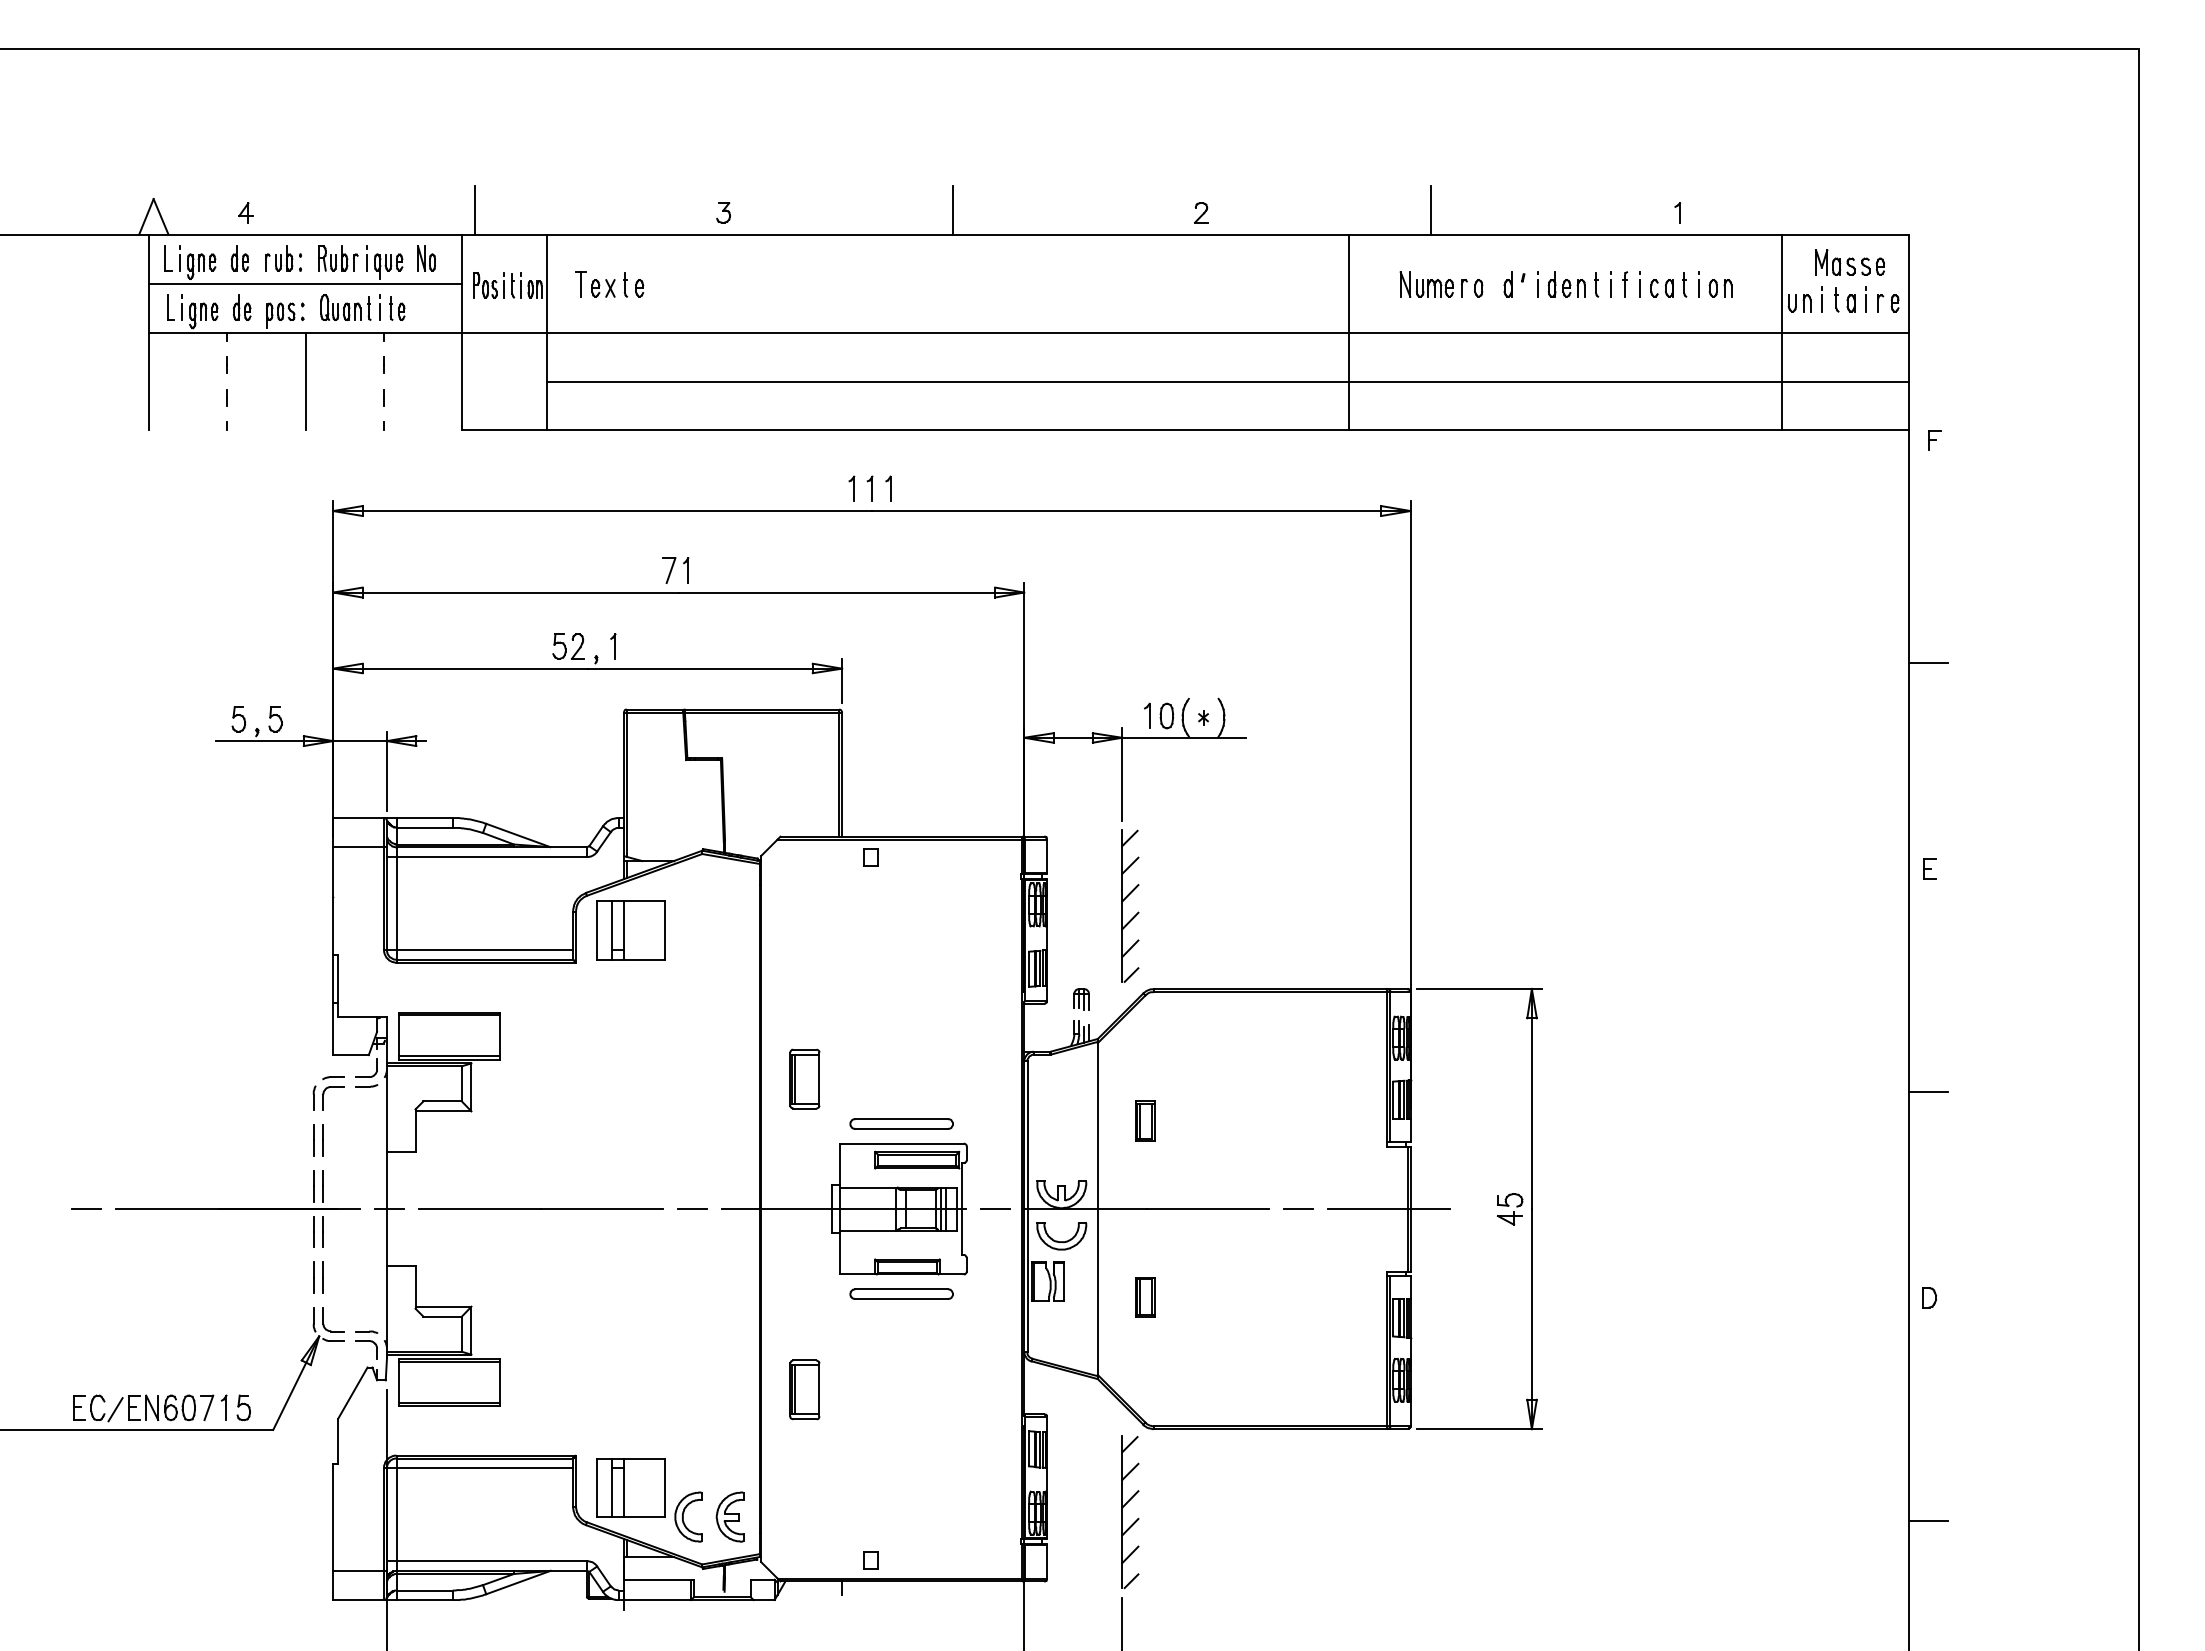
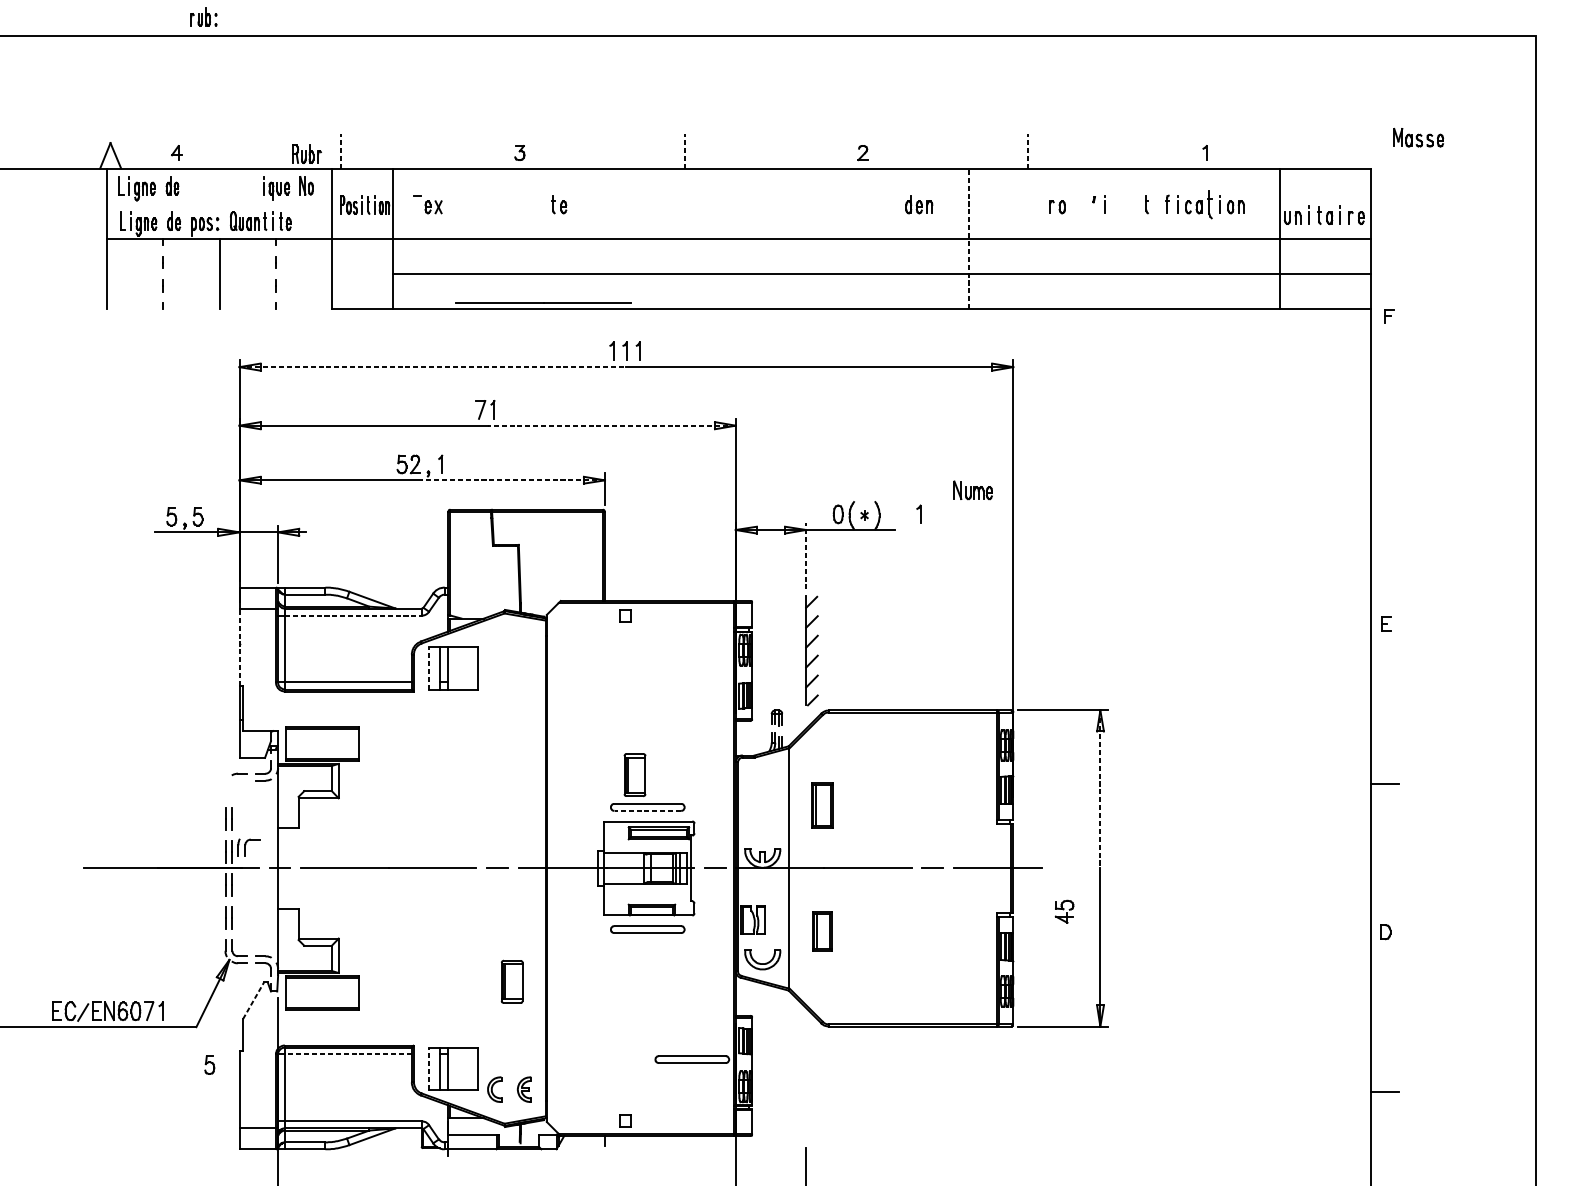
line: (475, 209) -> (341, 150), solid -> dashed
line: (953, 209) -> (684, 150), solid -> dashed
line: (1430, 209) -> (1027, 150), solid -> dashed
part: (283, 258) -> (203, 17), moved
part: (338, 258) -> (307, 154), moved
part: (1849, 262) -> (1418, 137), moved
line: (305, 283) -> (219, 203), removed
line: (581, 284) -> (417, 204), removed
part: (633, 284) -> (559, 204), moved
part: (1426, 284) -> (972, 490), moved
part: (1507, 284) -> (1082, 204), removed
part: (1566, 284) -> (919, 204), moved
line: (1610, 284) -> (1156, 204), removed
part: (1684, 284) -> (1209, 204), size x1.6
line: (1348, 332) -> (968, 238), solid -> dashed
line: (756, 421) -> (543, 302), added
line: (603, 511) -> (433, 367), solid -> dashed
line: (851, 592) -> (611, 425), solid -> dashed
line: (1928, 663) -> (1385, 476), removed
line: (714, 668) -> (513, 480), solid -> dashed
part: (1147, 715) -> (919, 513), moved
line: (1122, 773) -> (806, 555), solid -> dashed
line: (492, 856) -> (353, 615), solid -> dashed
line: (333, 901) -> (239, 647), solid -> dashed
line: (596, 930) -> (428, 668), solid -> dashed
part: (804, 1078) -> (634, 774), moved
part: (328, 1097) -> (249, 847), moved
line: (1531, 1099) -> (1100, 789), solid -> dashed
part: (1145, 1120) -> (822, 804), size x1.6
line: (901, 1128) -> (647, 810), solid -> dashed
line: (86, 1209) -> (62, 868), removed
part: (1509, 1209) -> (1064, 911), moved
part: (1061, 1236) -> (762, 960), moved
part: (1145, 1297) -> (822, 931), size x1.4
part: (804, 1389) -> (511, 981), moved
line: (352, 1393) -> (253, 1000), solid -> dashed
part: (243, 1407) -> (209, 1064), moved
line: (484, 1468) -> (348, 1054), solid -> dashed
part: (963, 1474) -> (692, 1059), added
line: (596, 1487) -> (428, 1068), solid -> dashed
part: (1122, 1512) -> (806, 1086), removed
part: (688, 1516) -> (494, 1089), size x0.7
part: (729, 1516) -> (524, 1089), size x0.7

